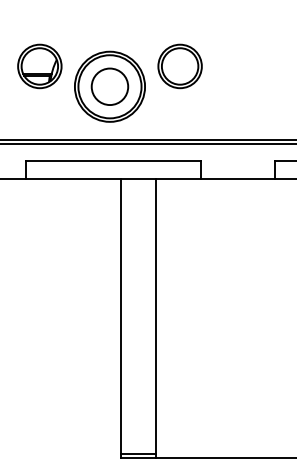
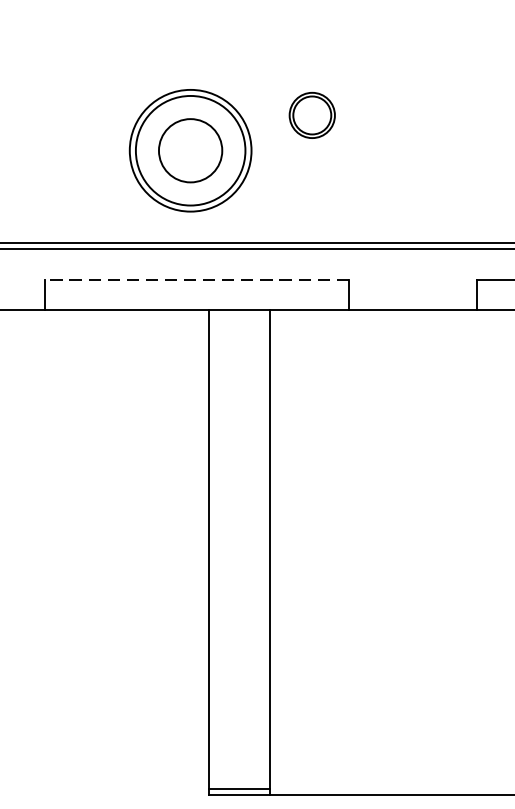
part: (39, 66) -> (68, 115), removed
part: (179, 66) -> (311, 115), size x0.6
line: (113, 161) -> (196, 280), solid -> dashed

